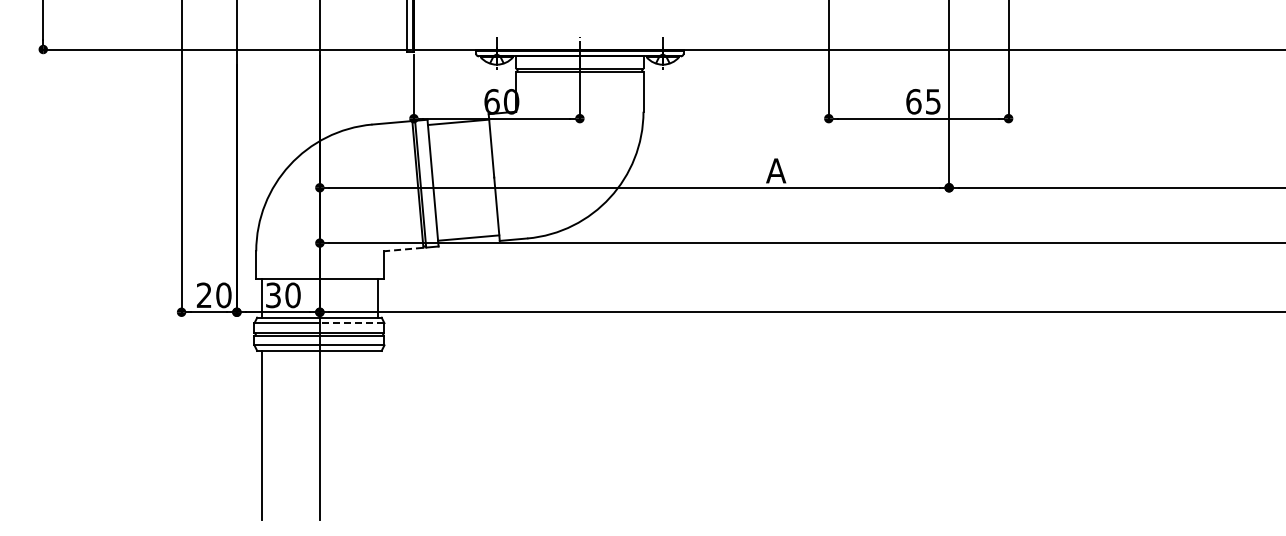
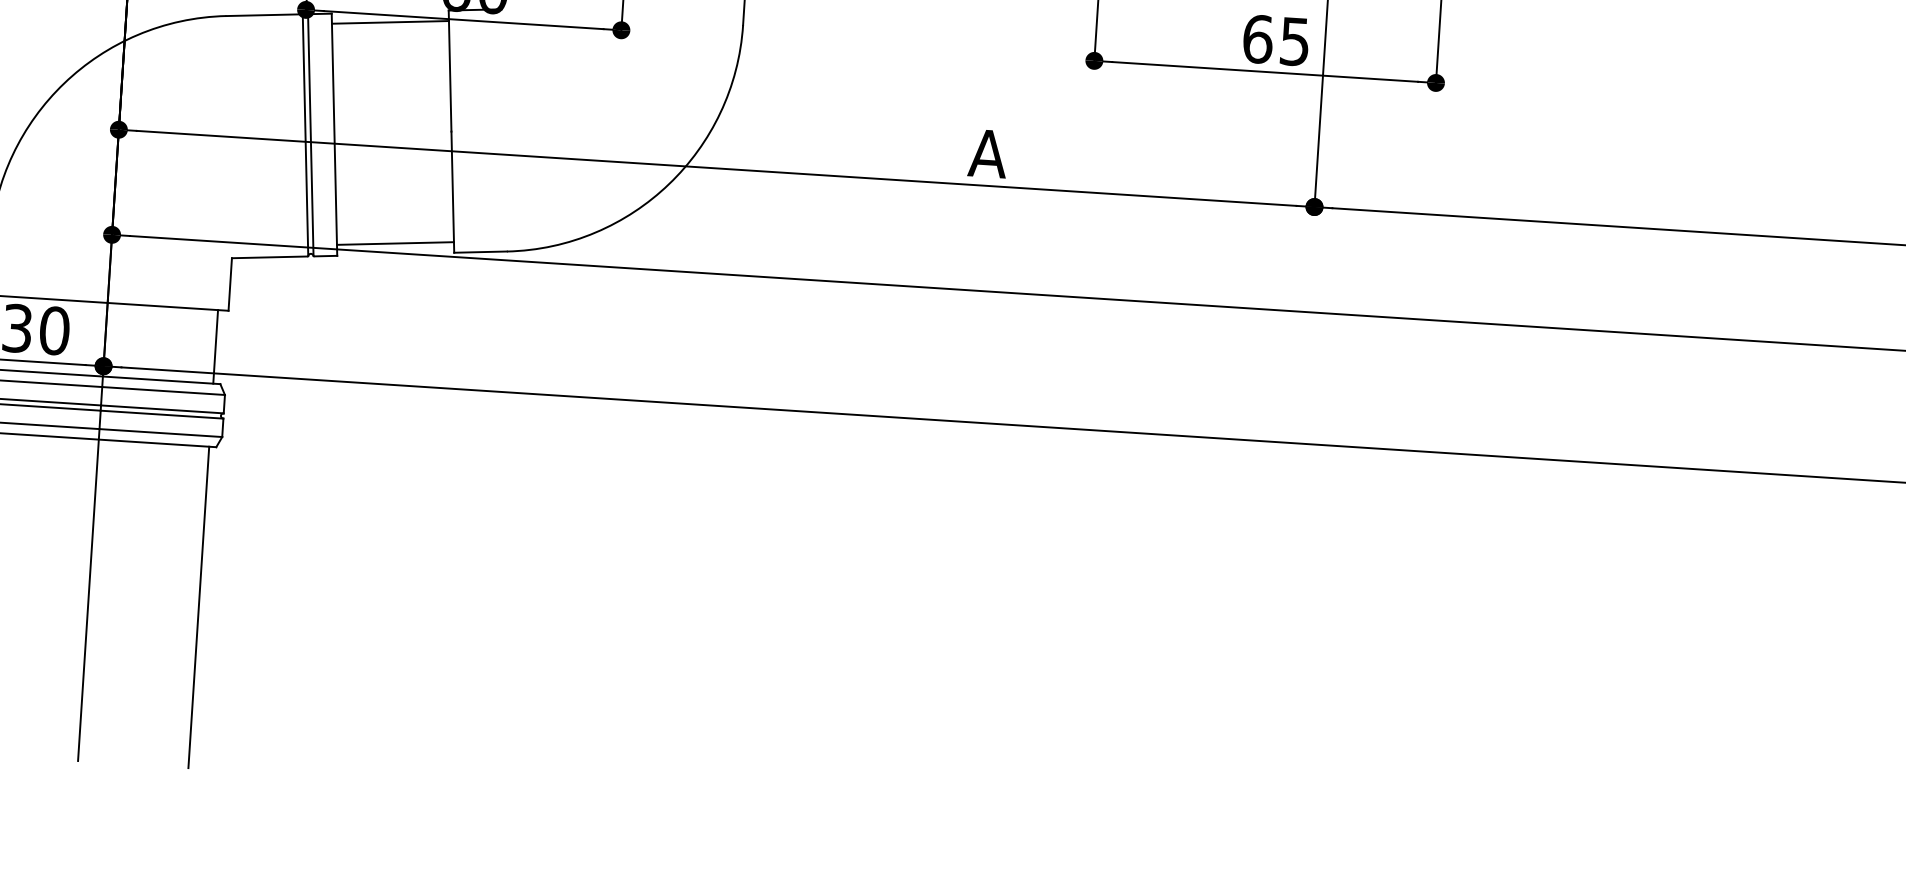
line: (403, 249) -> (270, 257), dashed -> solid
line: (351, 323) -> (162, 391), dashed -> solid
line: (377, 435) -> (197, 607), added

